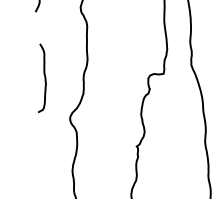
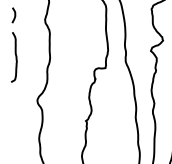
curve: (44, 78) -> (15, 57), moved

